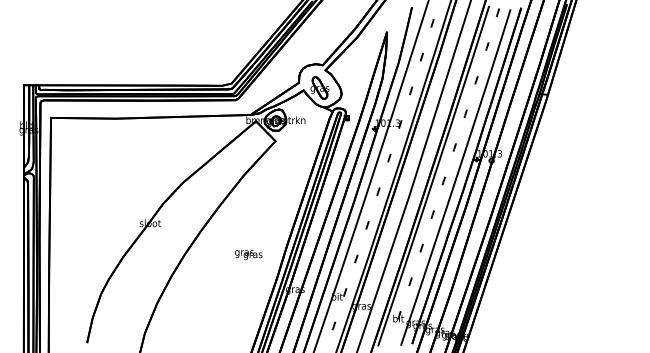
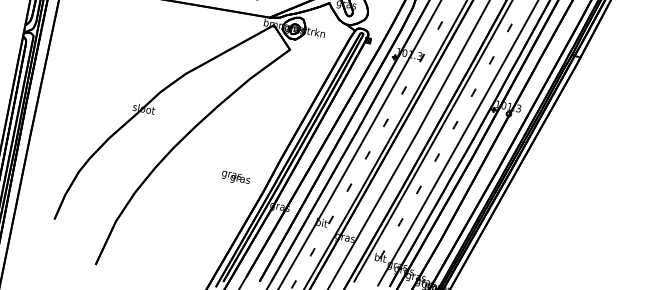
text: (248, 255) -> (235, 178), moved

